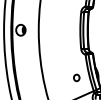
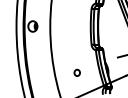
part: (75, 77) -> (76, 72), moved

